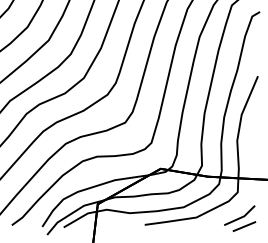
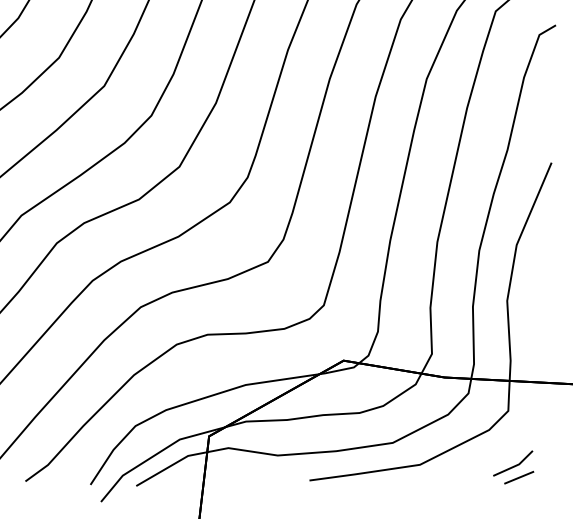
part: (240, 218) -> (514, 466), size x0.6

